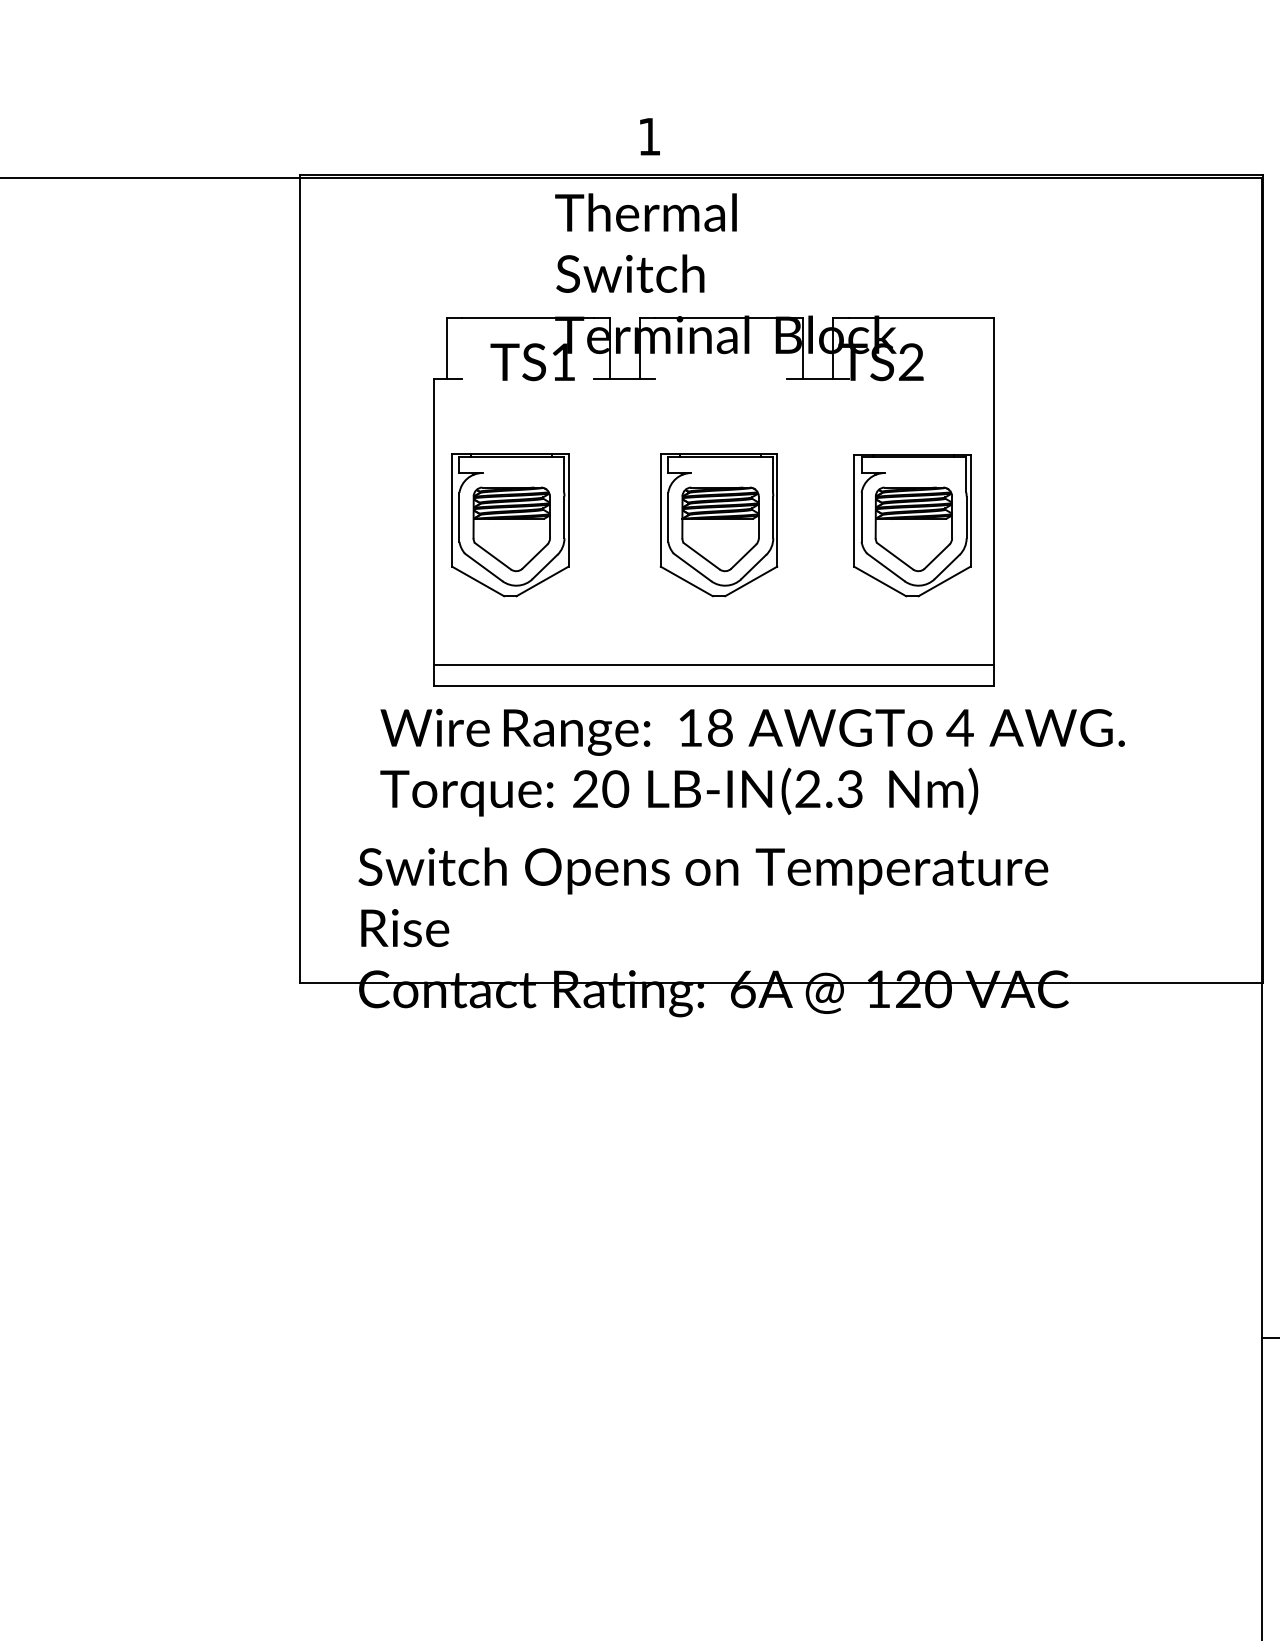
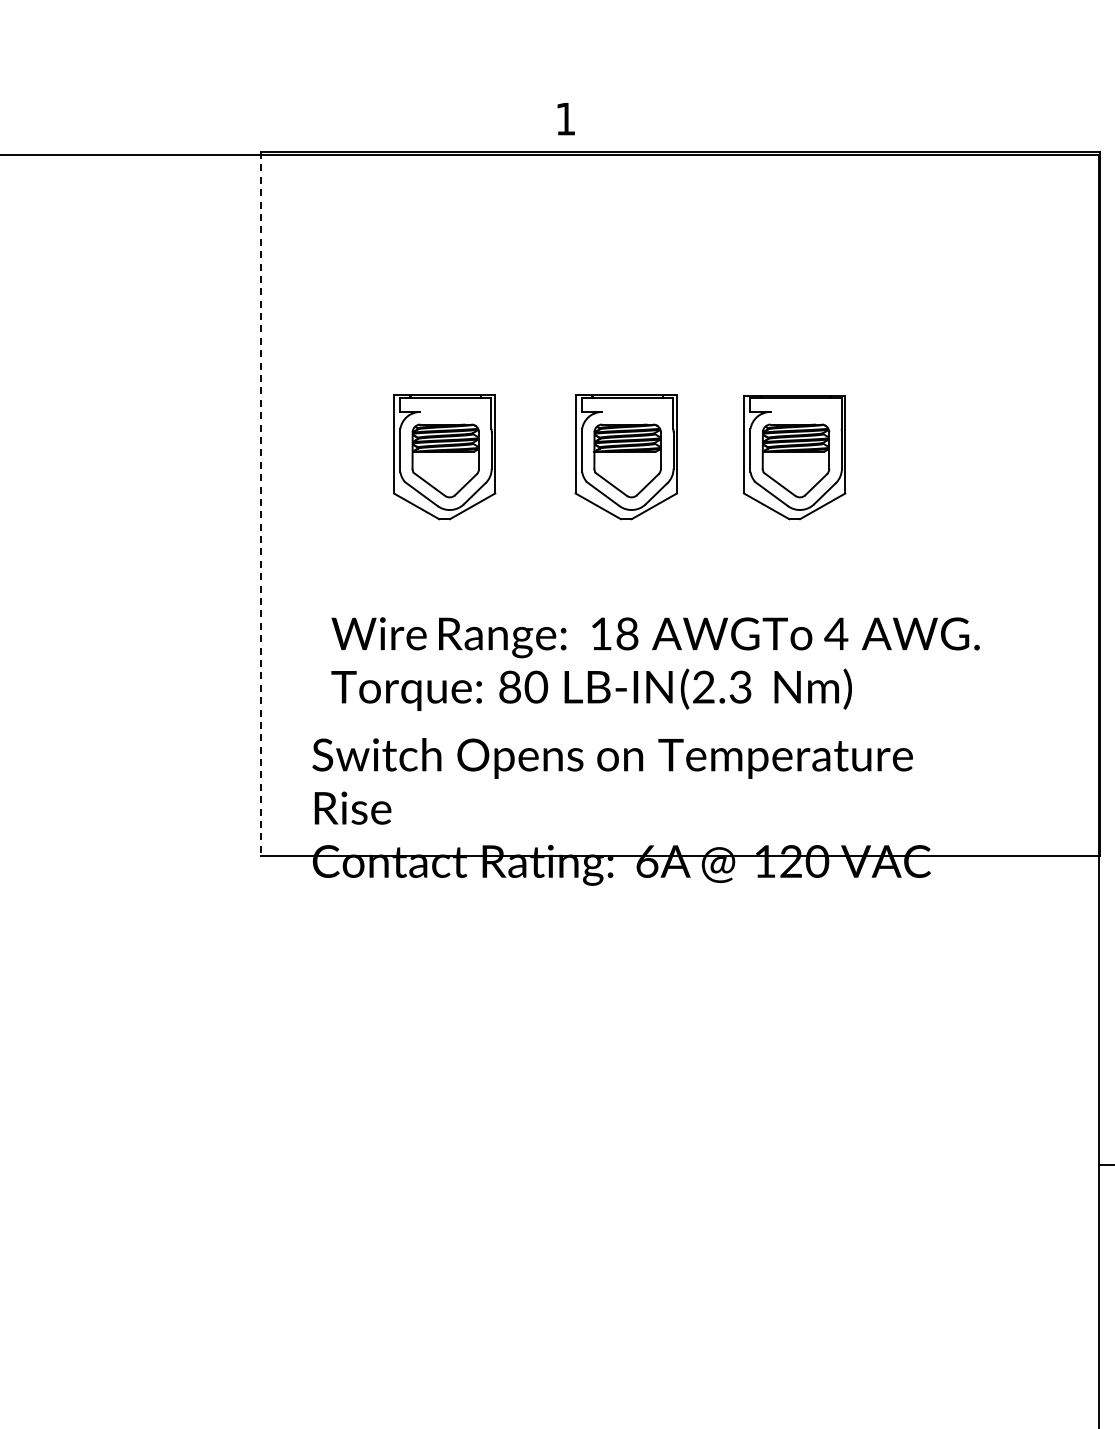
part: (713, 440) -> (621, 383), removed
line: (300, 579) -> (261, 504), solid -> dashed
text: (586, 789) -> (510, 687), 20 -> 80

